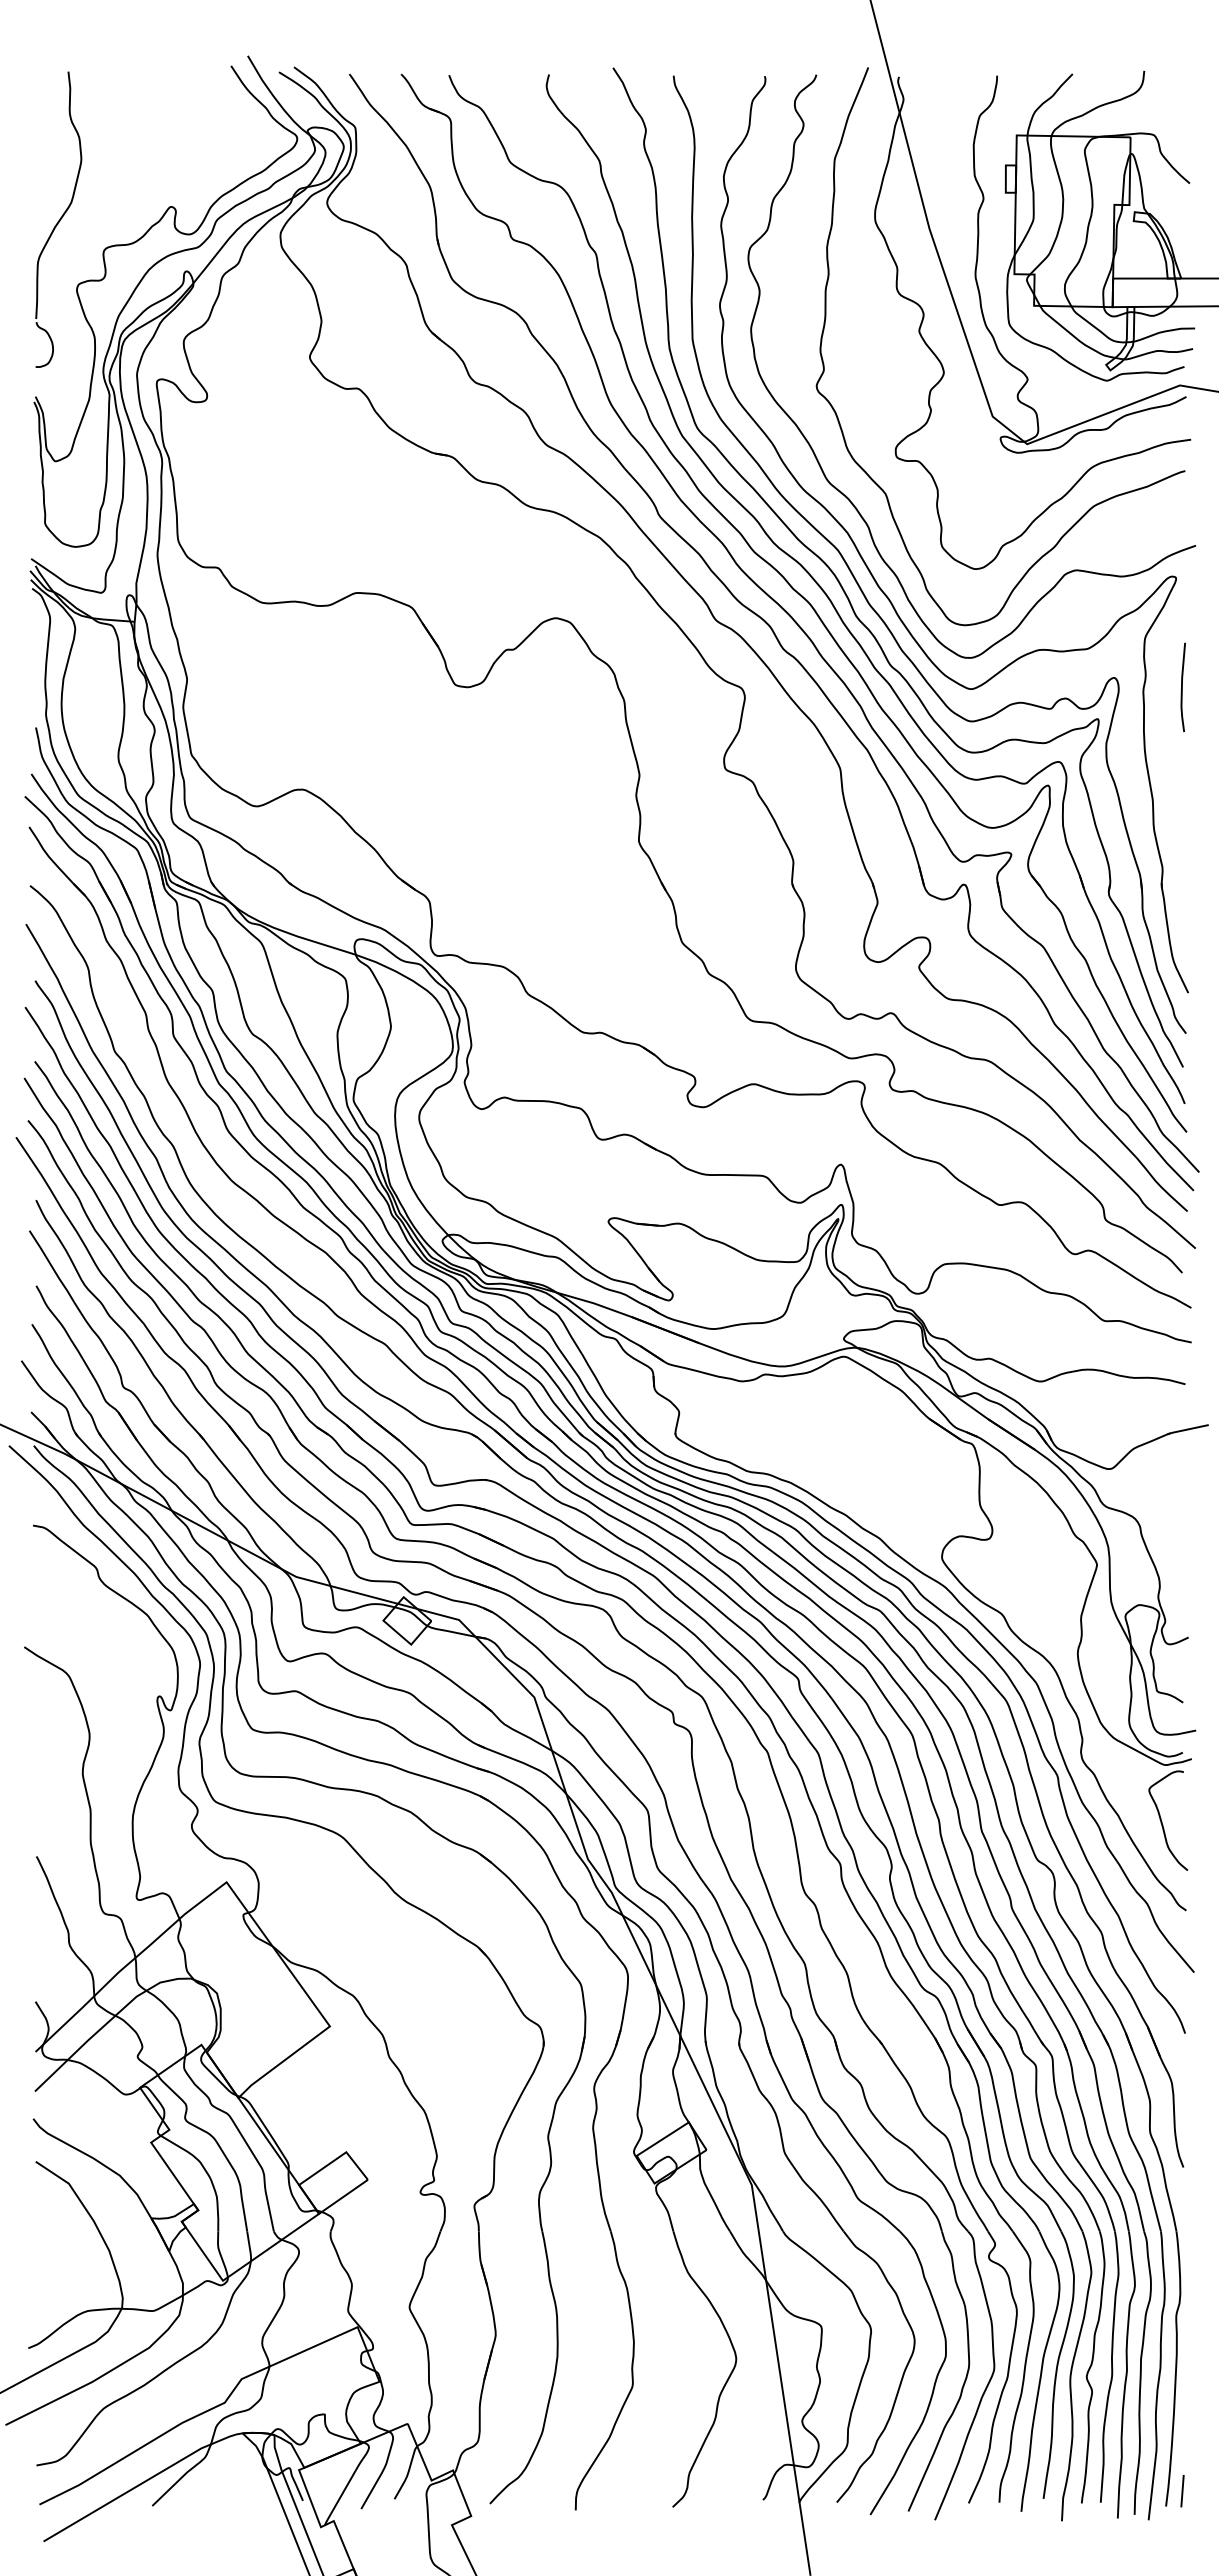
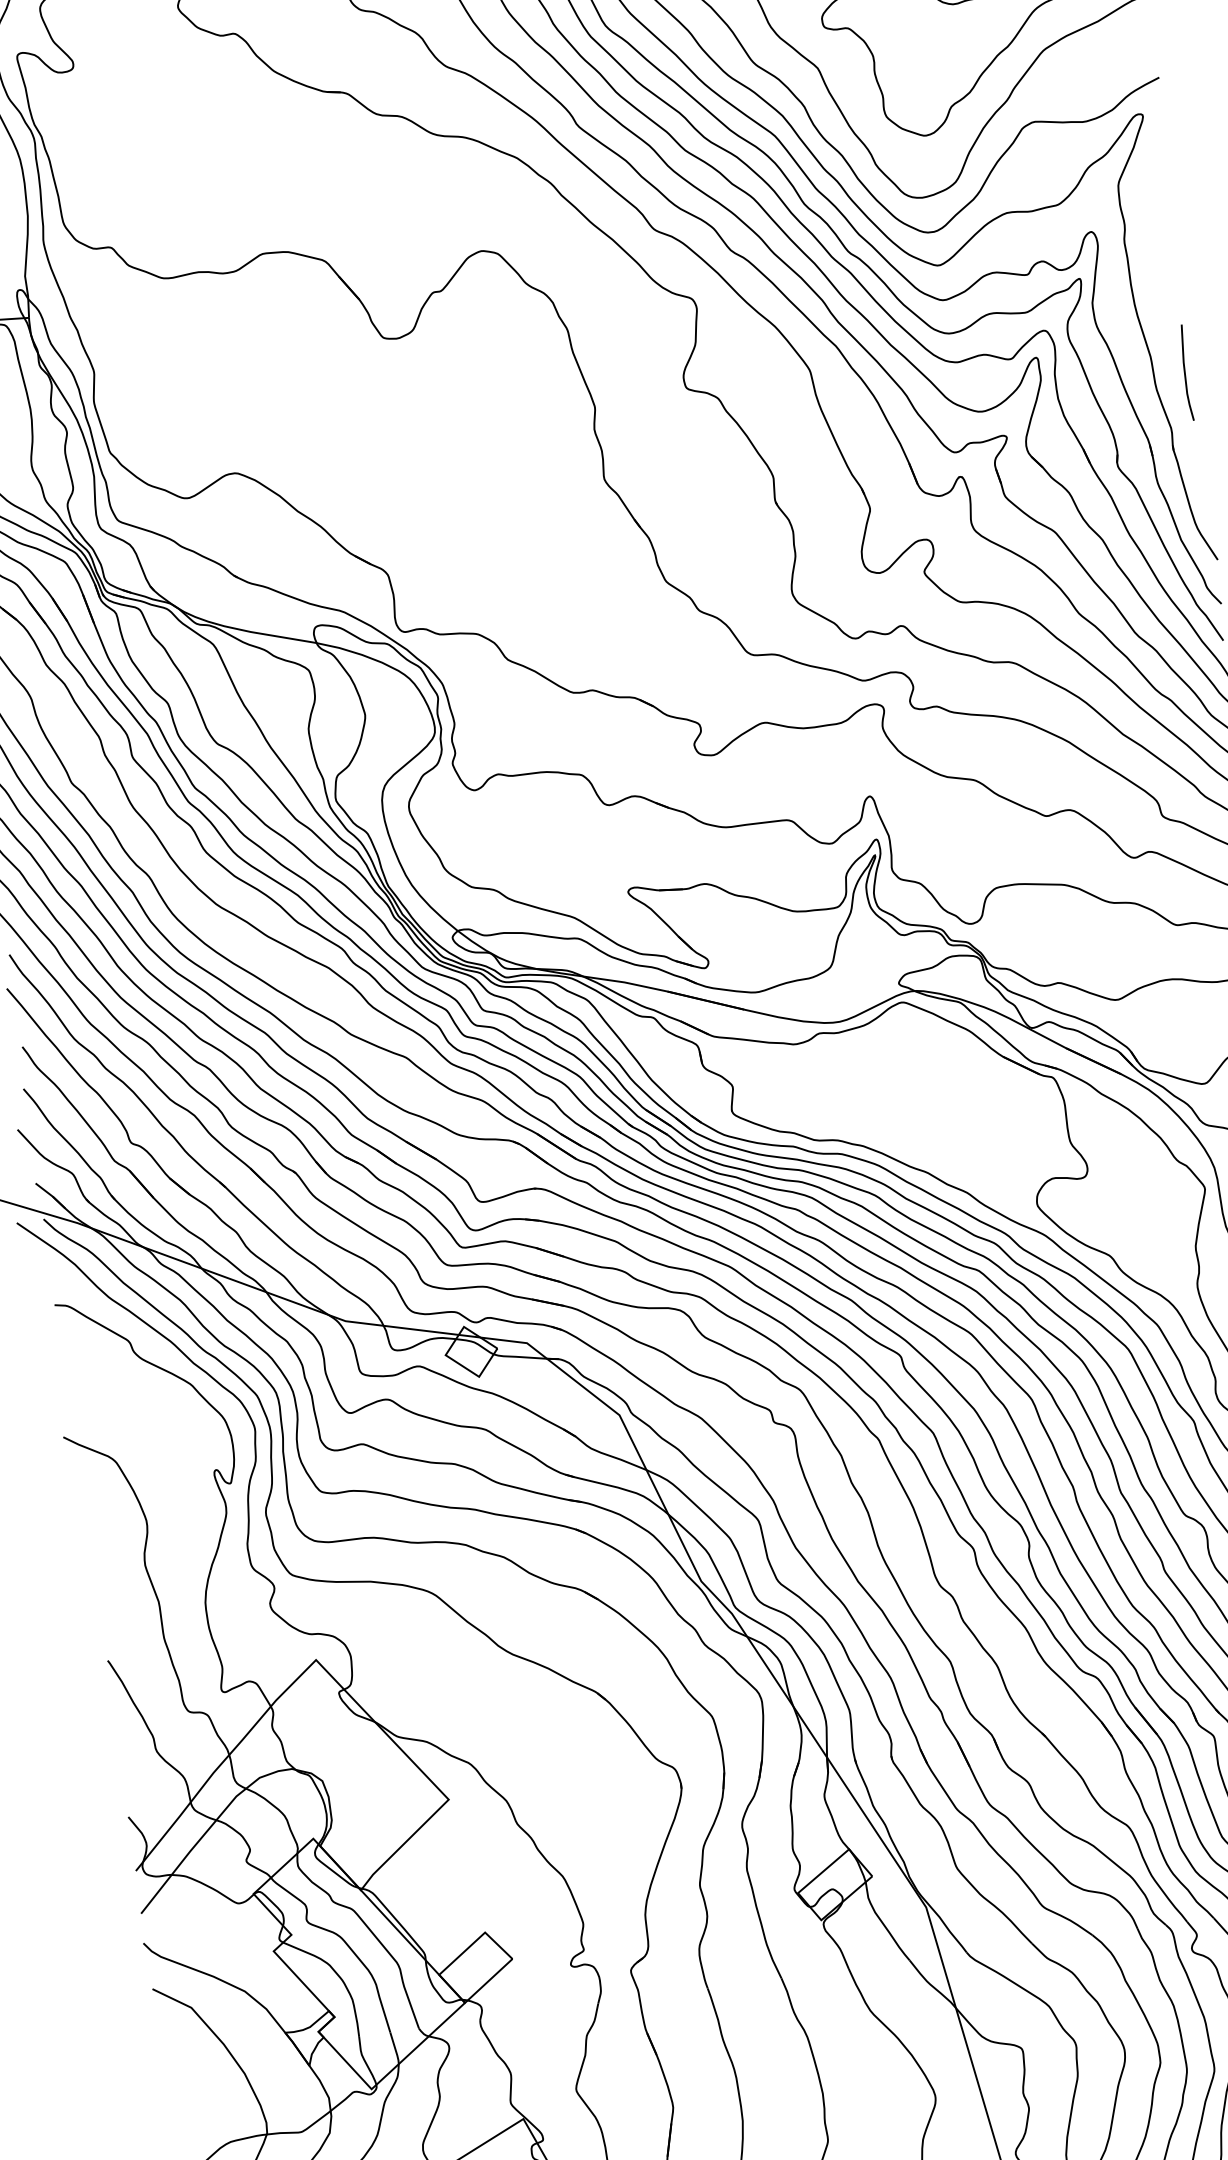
line: (1182, 687) -> (1185, 373), moved

